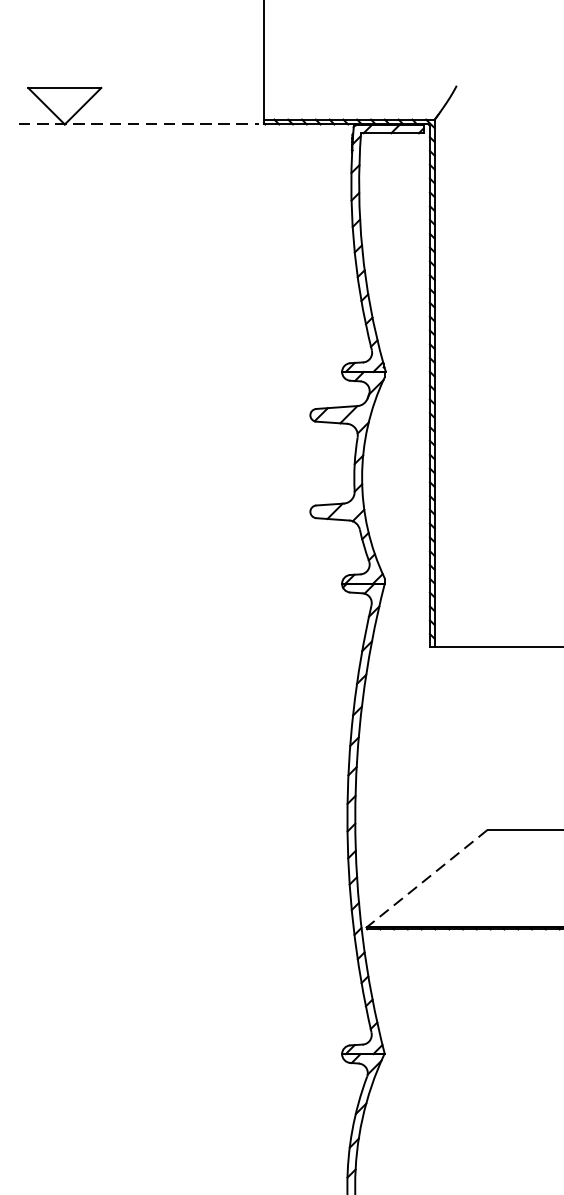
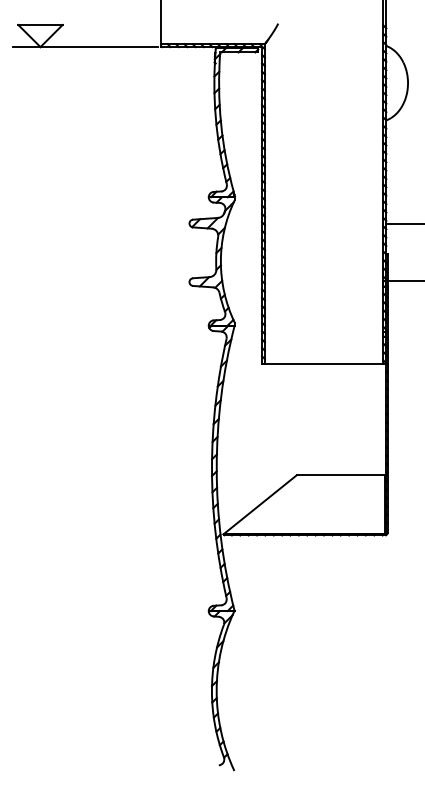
line: (138, 125) -> (85, 47), dashed -> solid
line: (425, 878) -> (259, 504), dashed -> solid

